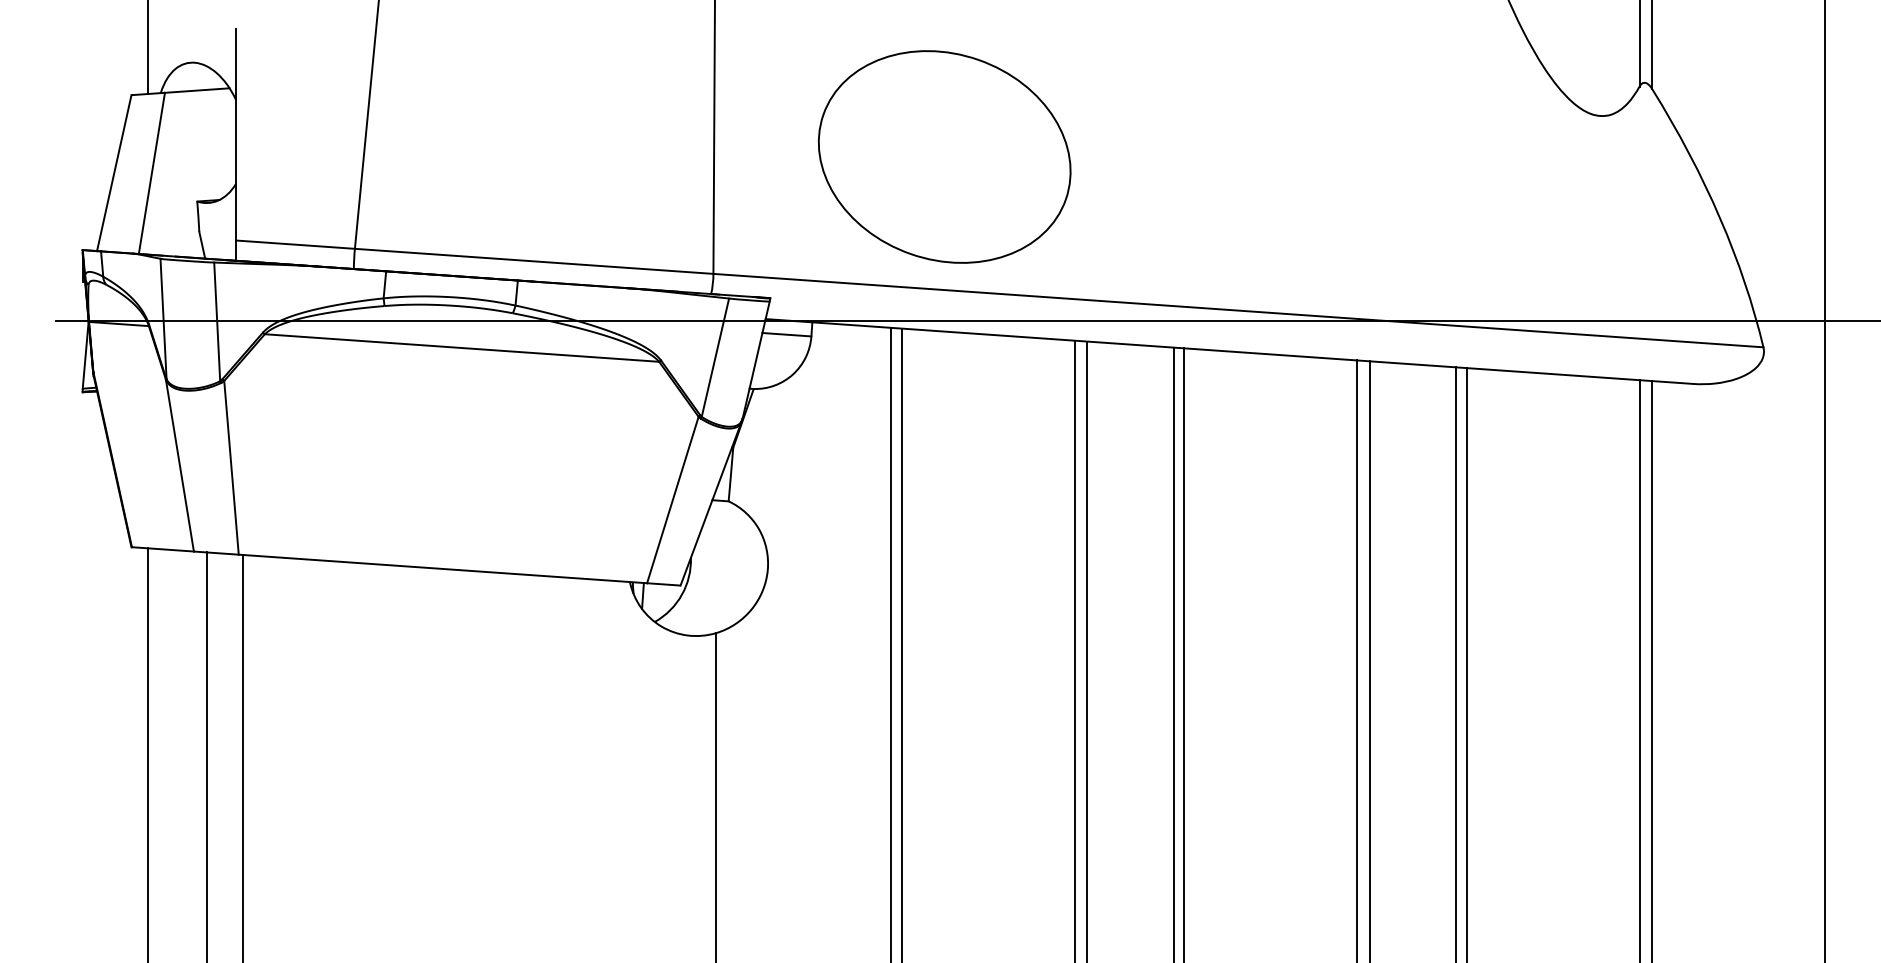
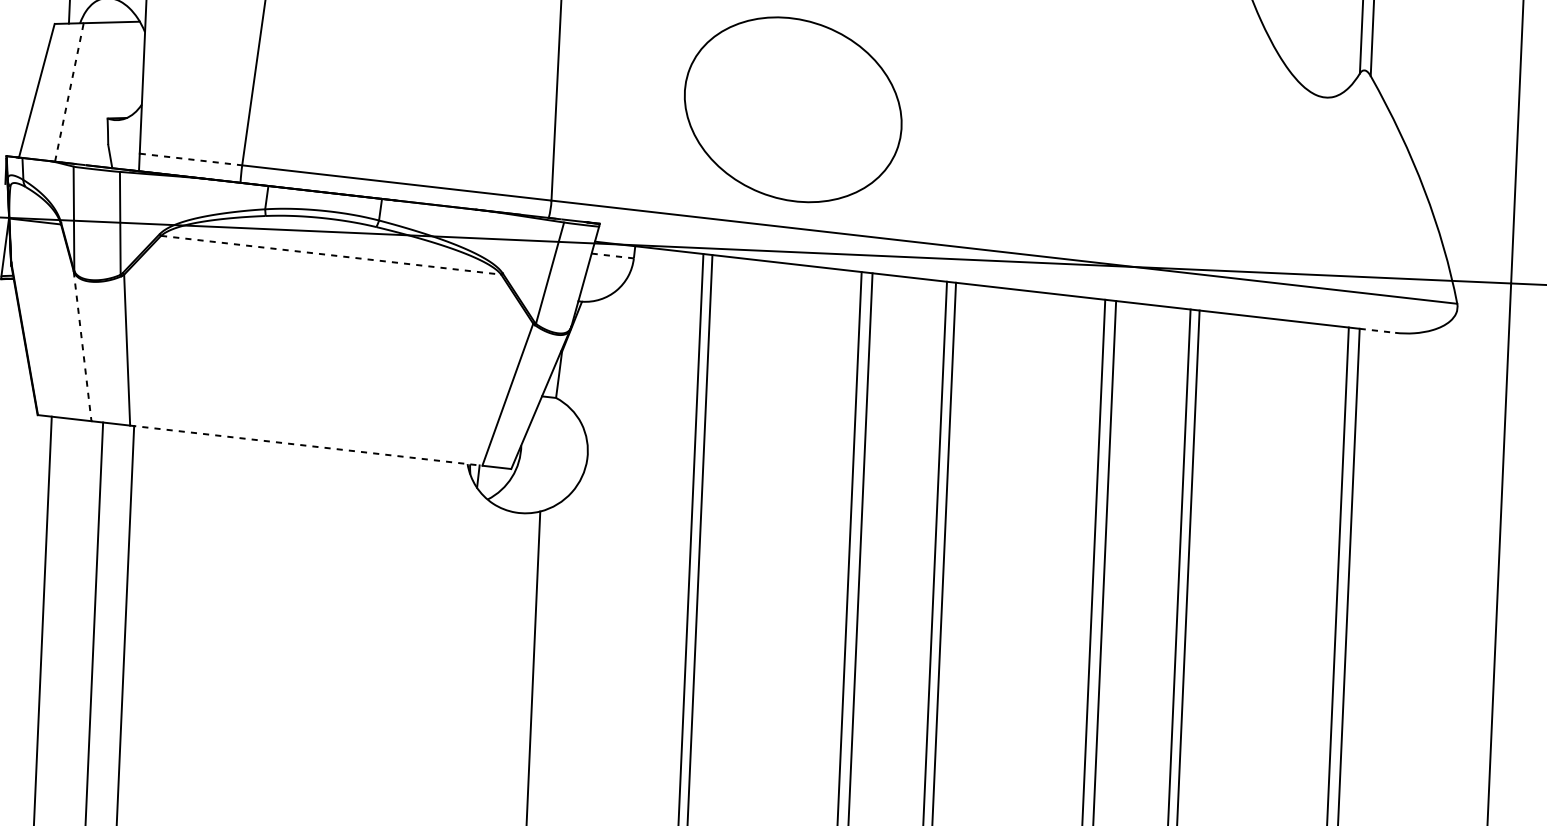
part: (944, 156) -> (793, 109), moved
line: (151, 173) -> (69, 92), solid -> dashed
line: (295, 244) -> (190, 159), solid -> dashed
line: (786, 334) -> (612, 255), solid -> dashed
line: (462, 348) -> (331, 255), solid -> dashed
line: (1672, 382) -> (1377, 330), solid -> dashed
line: (180, 466) -> (83, 347), solid -> dashed
line: (442, 568) -> (305, 445), solid -> dashed

